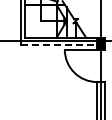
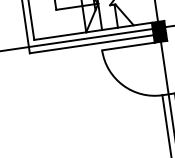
line: (62, 45) -> (97, 43), dashed -> solid

